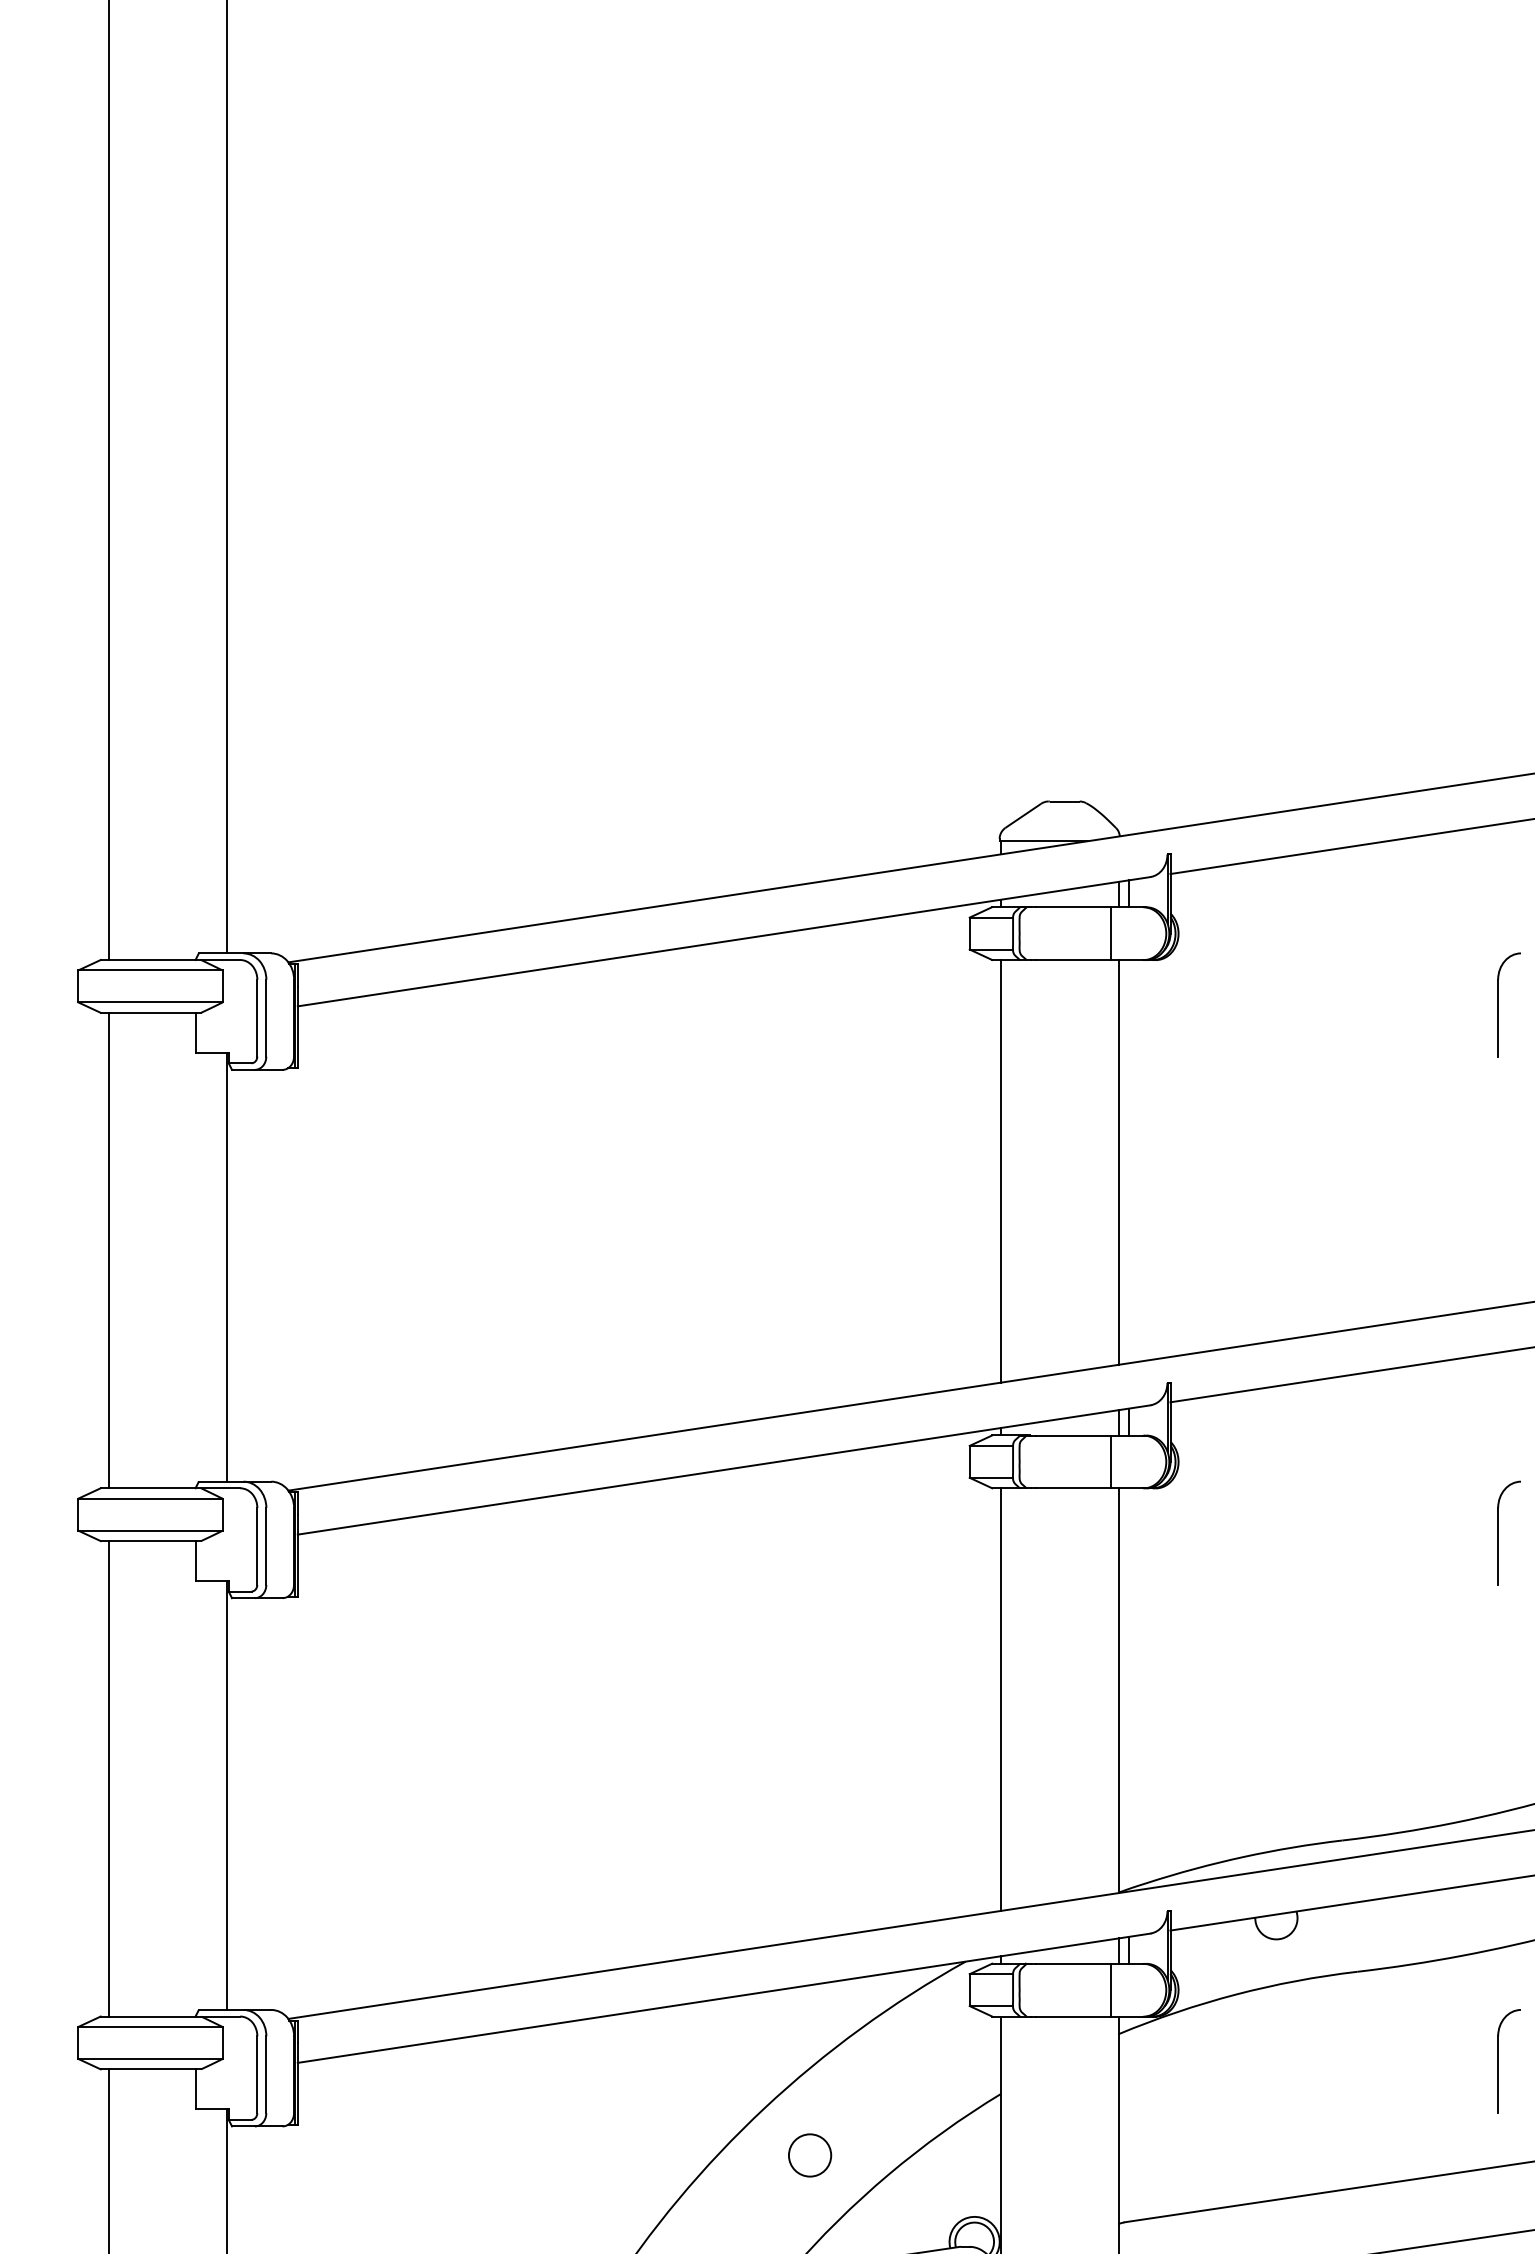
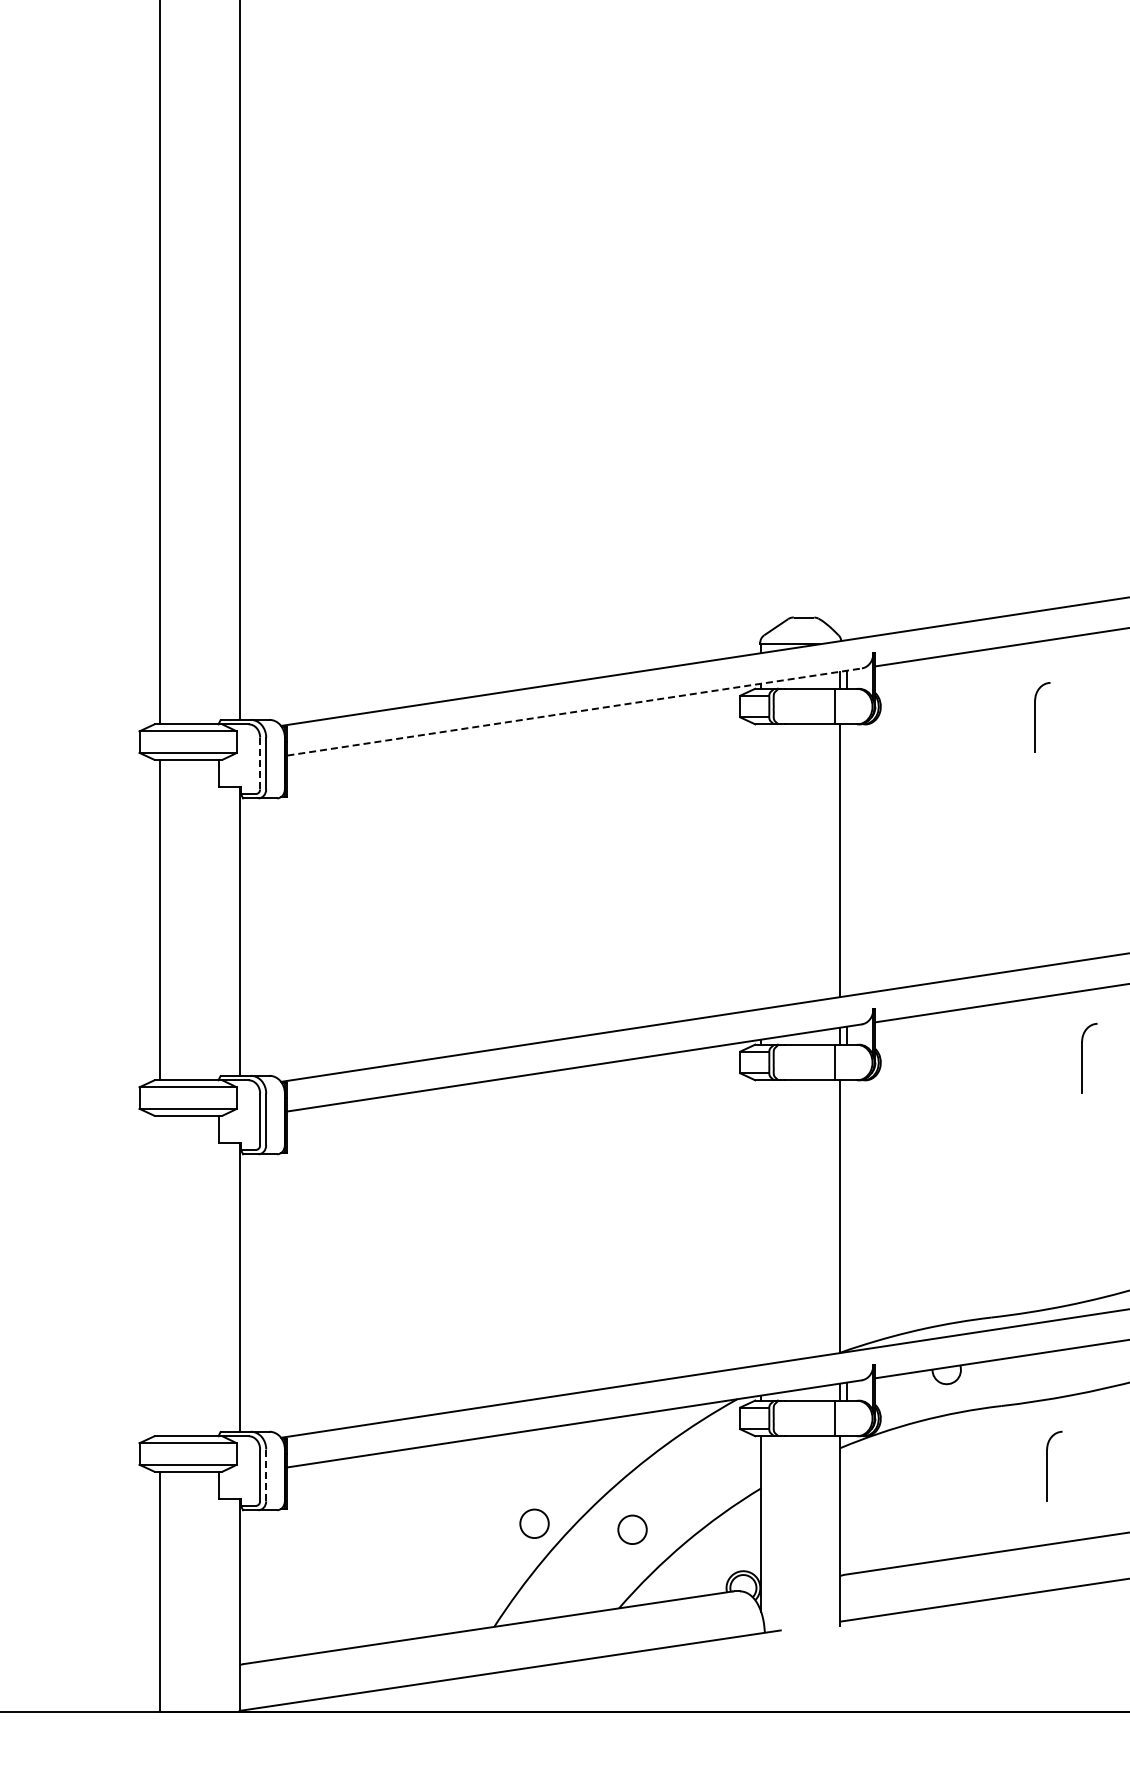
line: (723, 942) -> (574, 712), solid -> dashed
part: (1498, 1004) -> (1035, 717), moved
line: (257, 1018) -> (260, 763), solid -> dashed
line: (1001, 1170) -> (761, 866), removed
part: (1498, 1533) -> (1082, 1058), moved
line: (1001, 1699) -> (761, 1222), removed
line: (109, 1778) -> (160, 1275), removed
part: (1498, 2060) -> (1047, 1465), moved
line: (266, 2074) -> (266, 1475), solid -> dashed
circle: (664, 2146) -> (534, 1523), added

